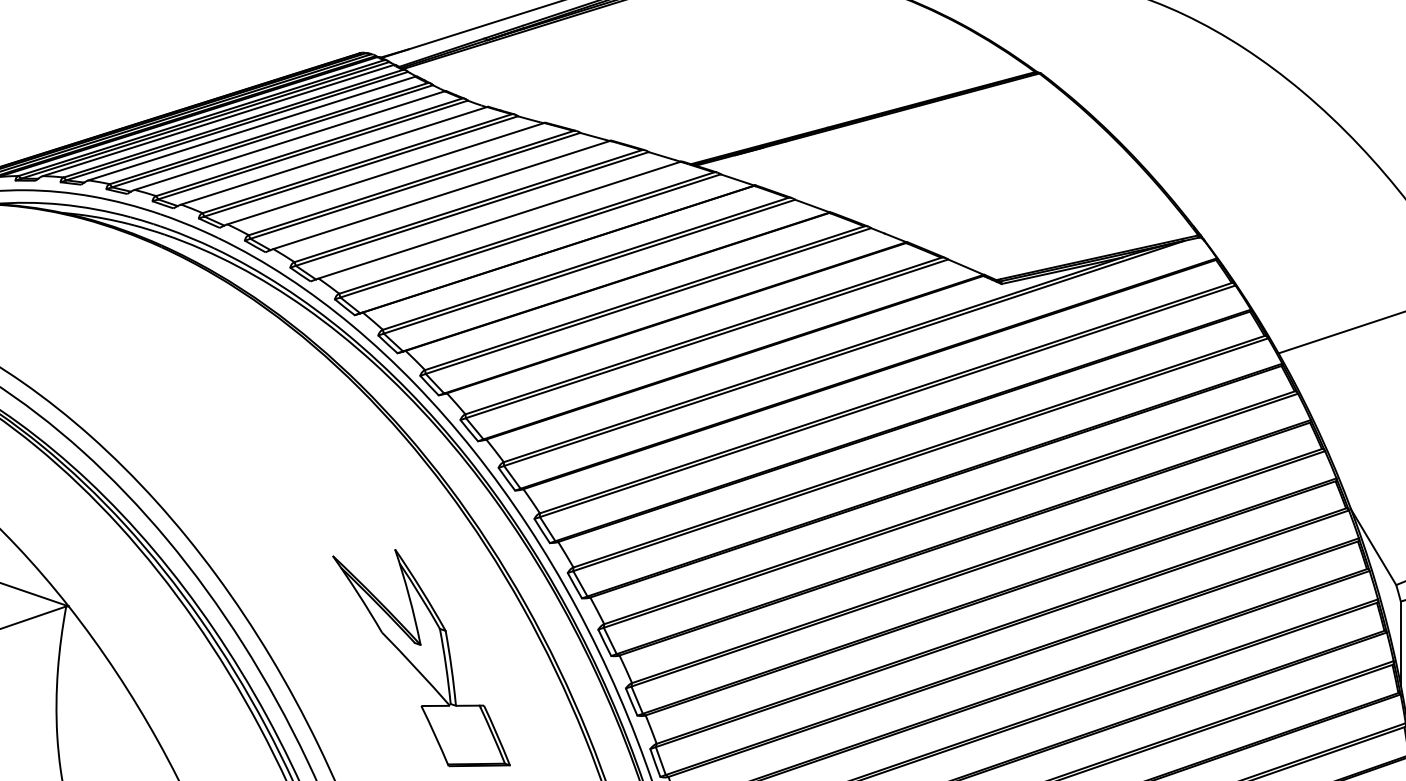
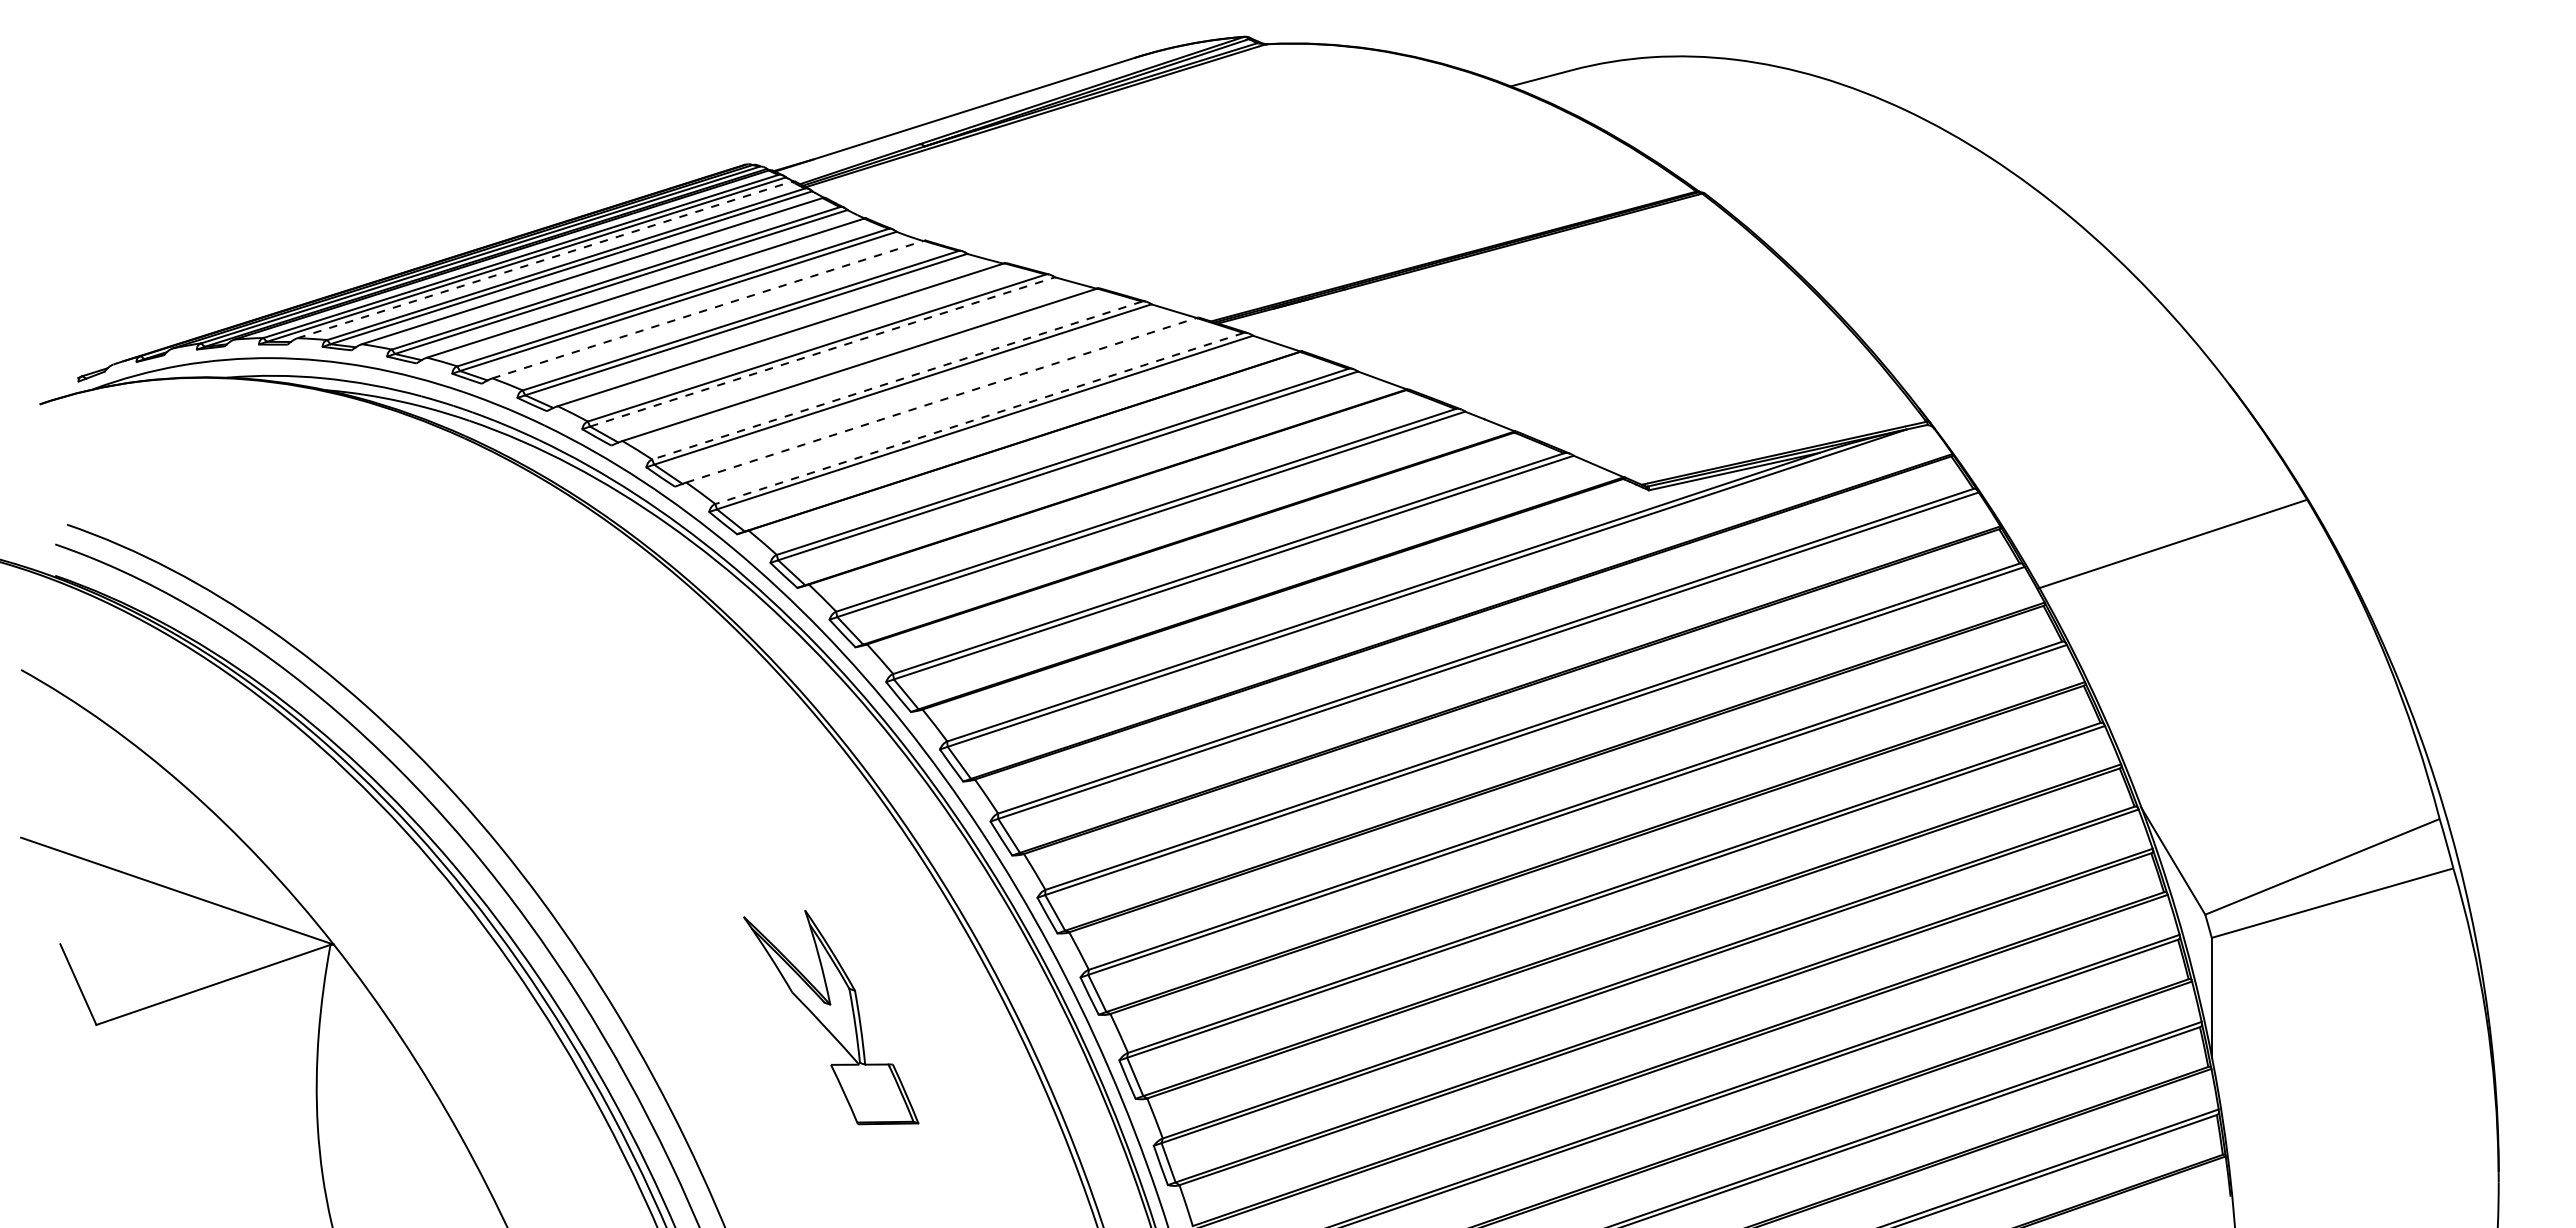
line: (218, 120) -> (545, 259), solid -> dashed
line: (334, 155) -> (708, 309), solid -> dashed
line: (416, 185) -> (823, 351), solid -> dashed
line: (467, 206) -> (896, 380), solid -> dashed
line: (499, 220) -> (941, 400), solid -> dashed
line: (526, 233) -> (979, 418), solid -> dashed
part: (420, 658) -> (830, 1017), size x0.7

